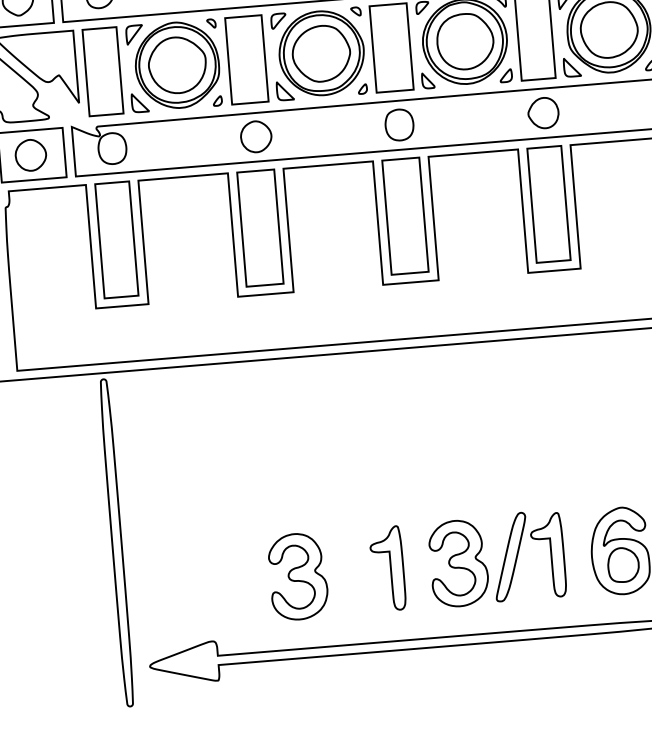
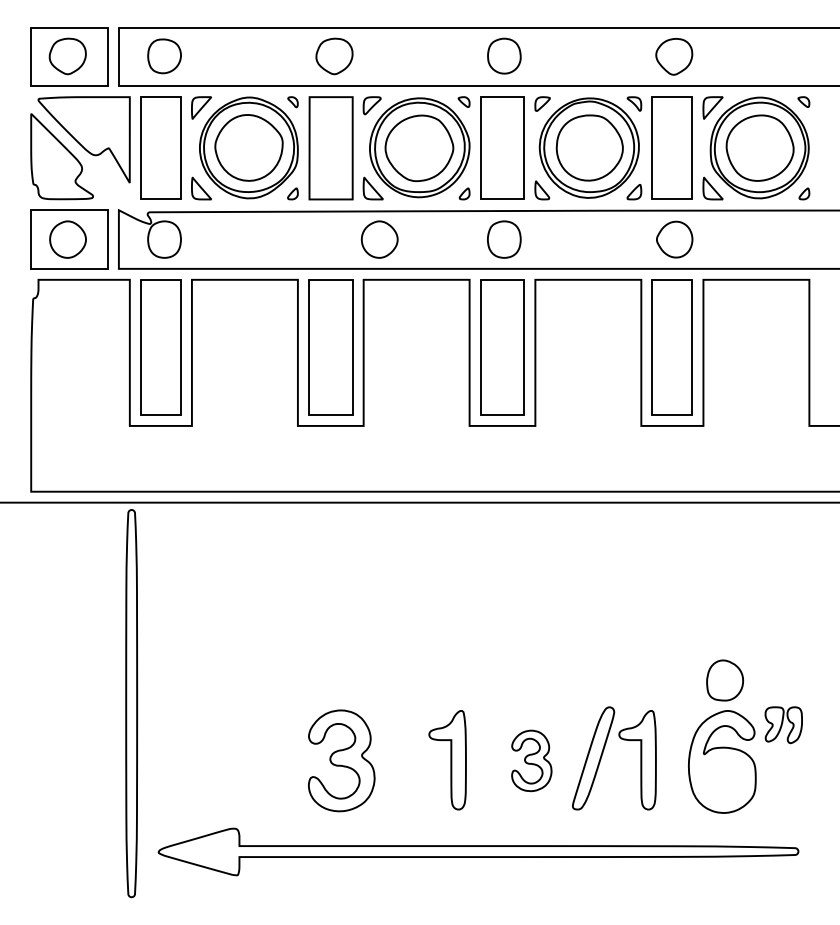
part: (256, 136) -> (379, 239), moved
part: (458, 563) -> (531, 760), size x0.6
part: (623, 564) -> (725, 680), moved

